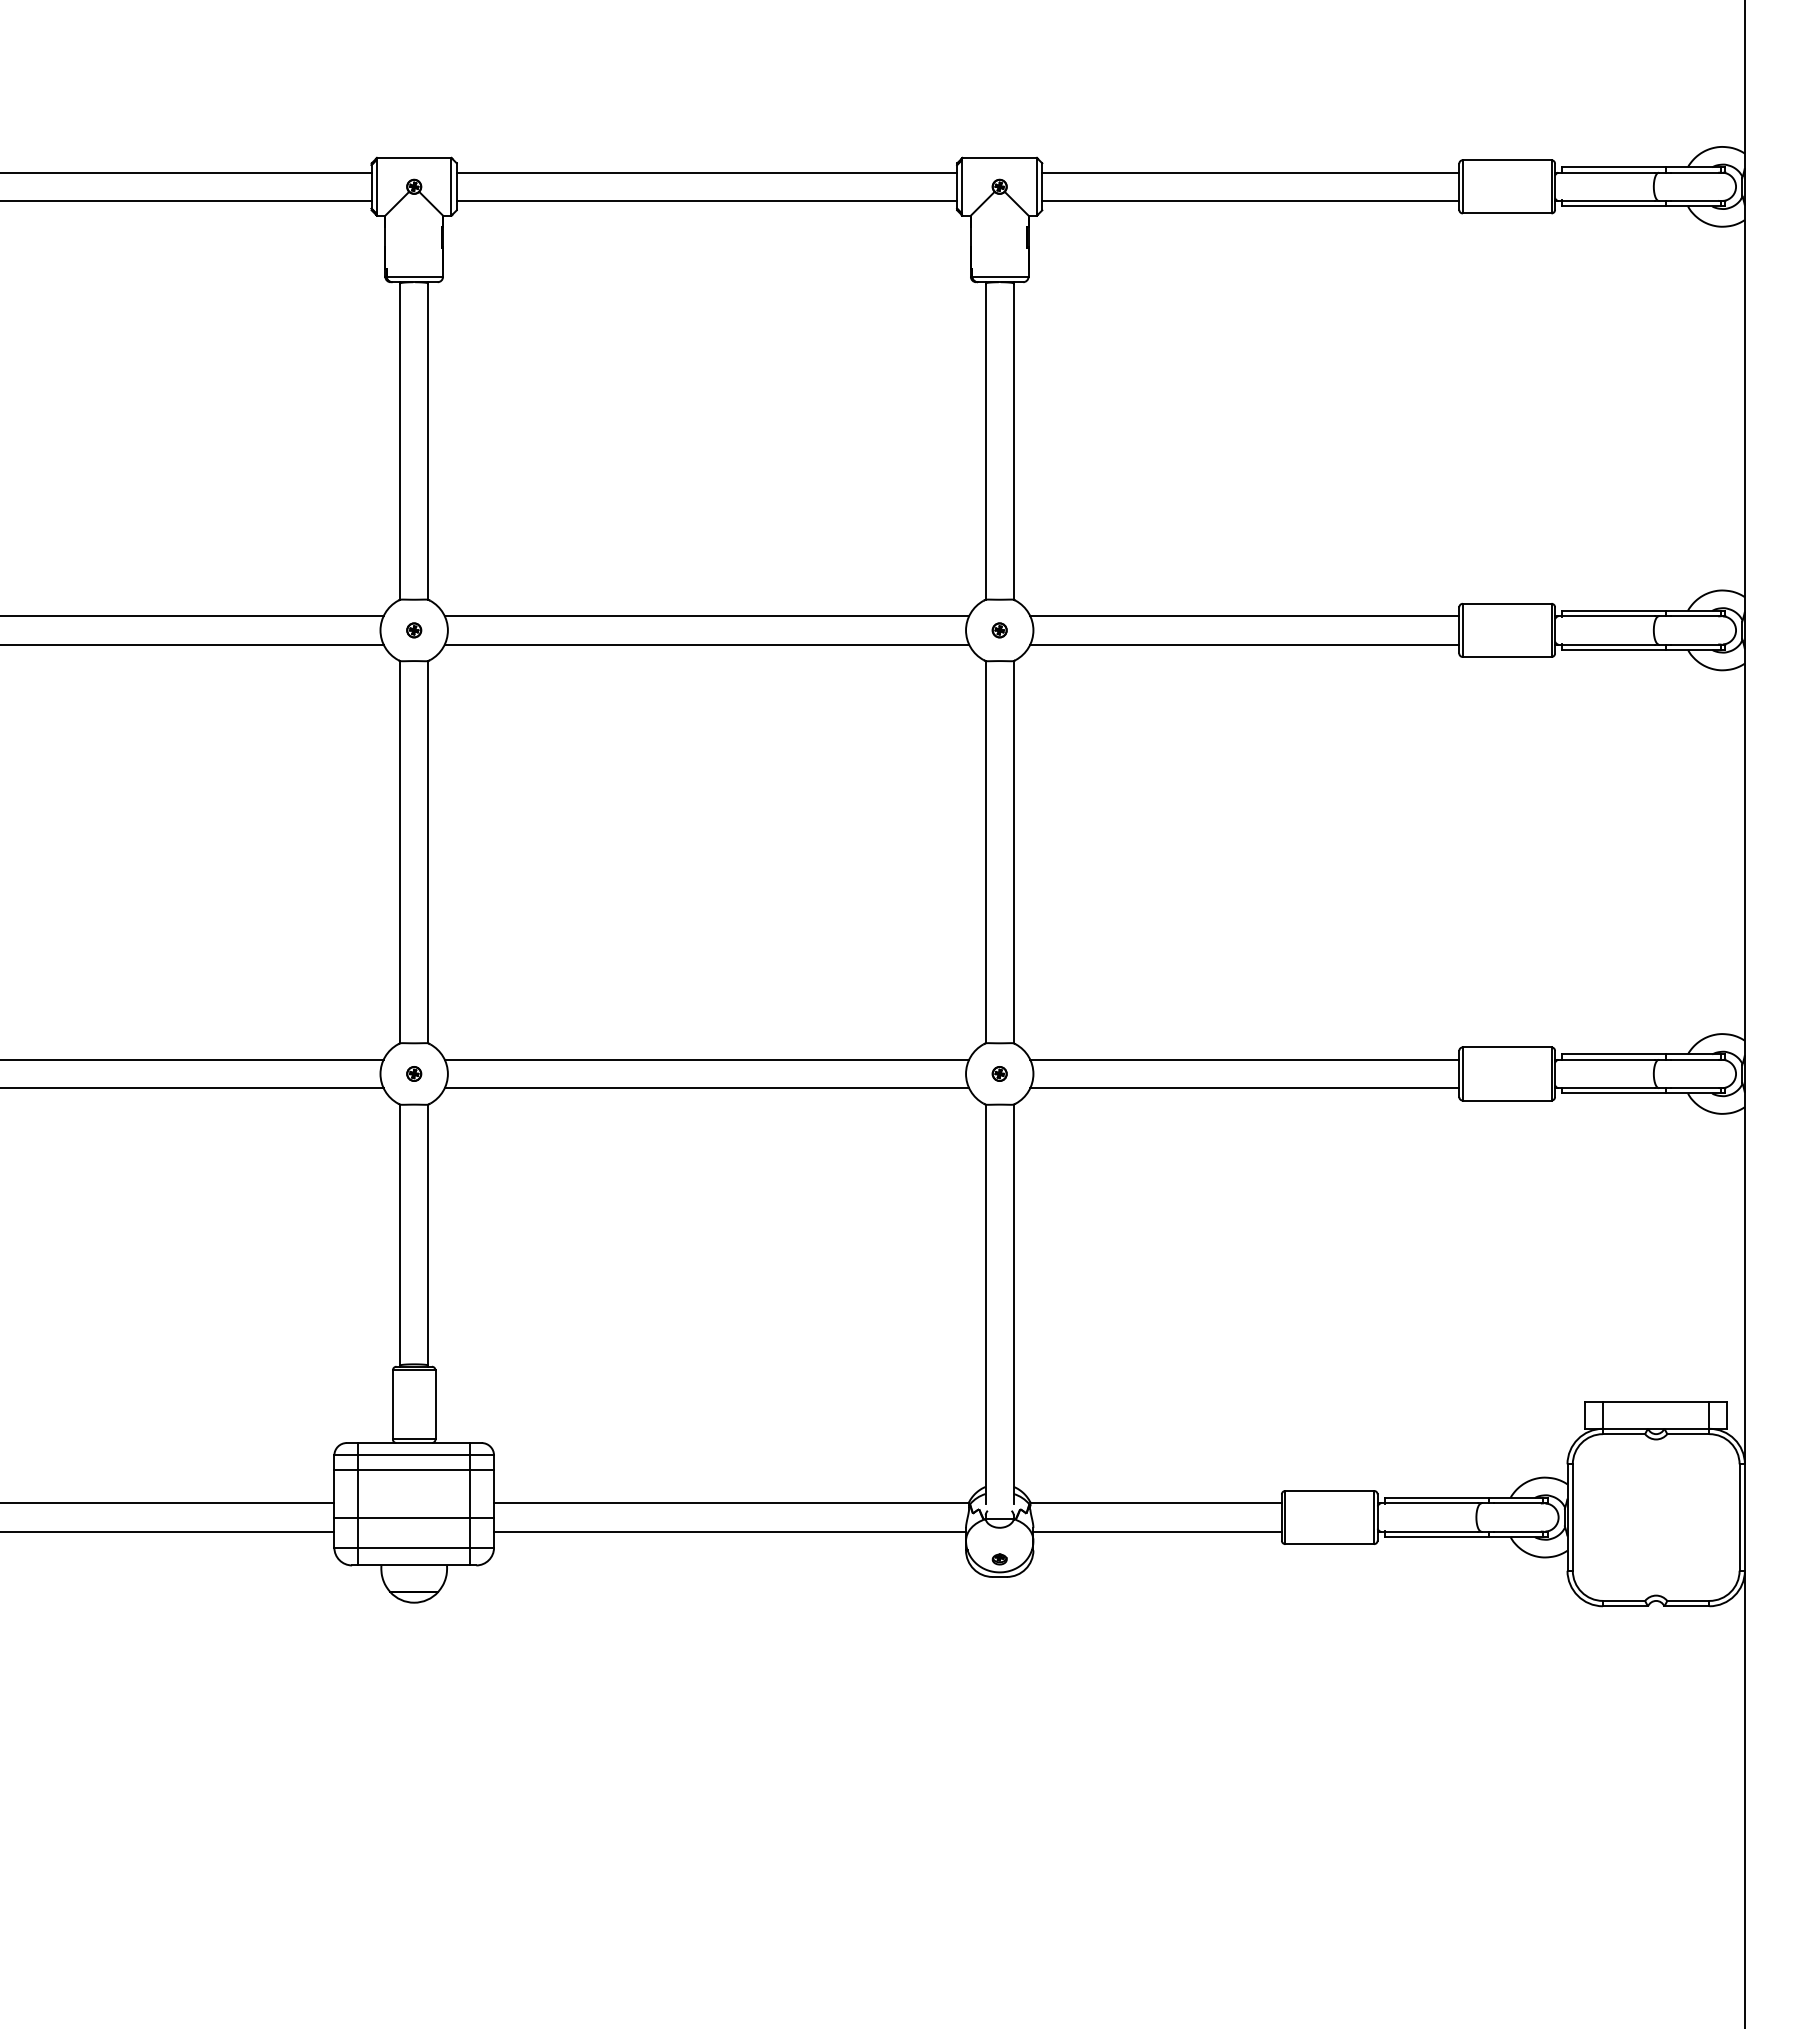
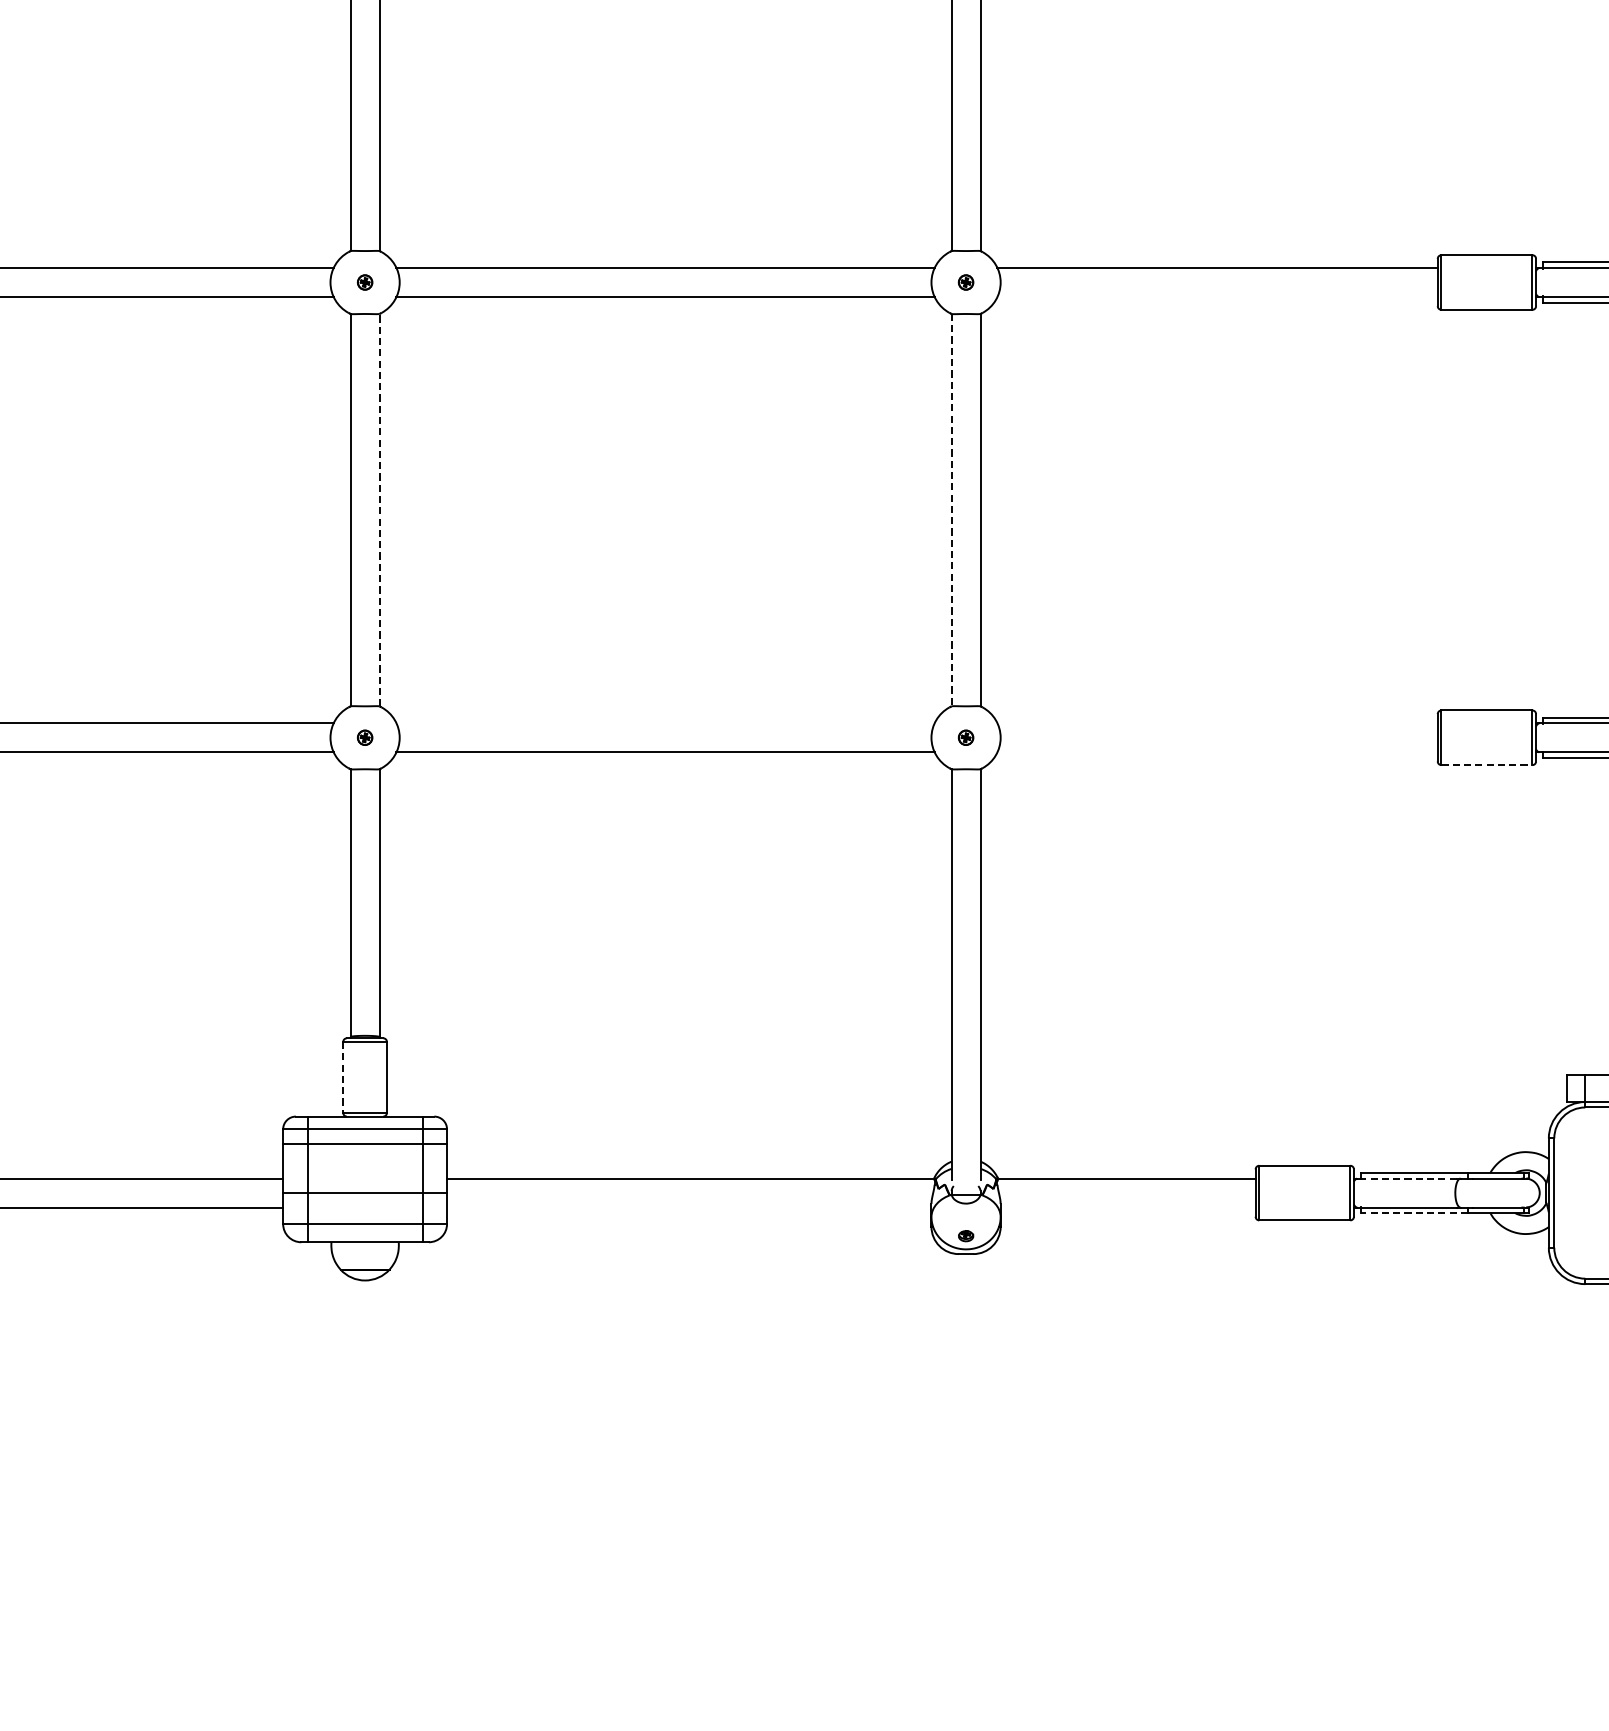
line: (1244, 644) -> (1217, 296), removed
line: (428, 851) -> (379, 509), solid -> dashed
line: (985, 852) -> (951, 510), solid -> dashed
line: (706, 1059) -> (665, 722), removed
line: (1244, 1059) -> (1217, 722), removed
line: (1244, 1088) -> (1217, 752), removed
line: (1507, 1100) -> (1487, 765), solid -> dashed
line: (392, 1404) -> (342, 1077), solid -> dashed
line: (1431, 1503) -> (1409, 1178), solid -> dashed
line: (730, 1531) -> (689, 1207), removed
line: (1157, 1531) -> (1128, 1207), removed
line: (1436, 1537) -> (1414, 1213), solid -> dashed

